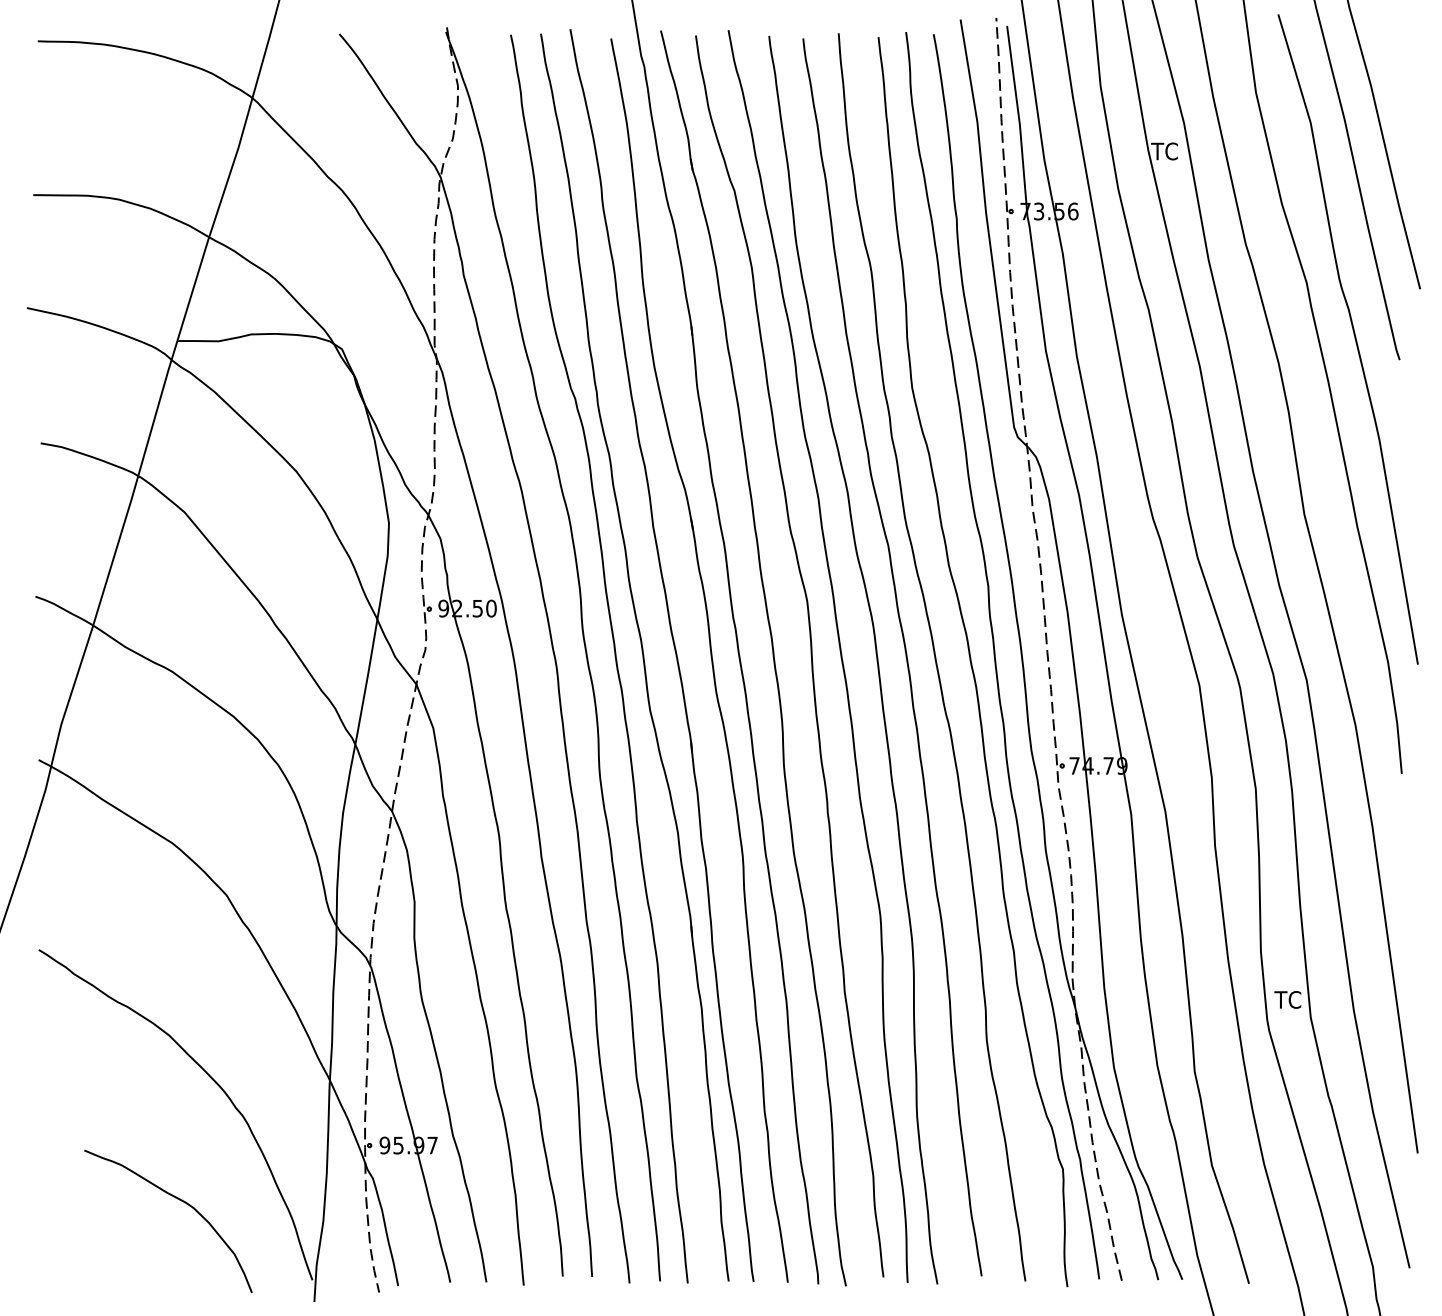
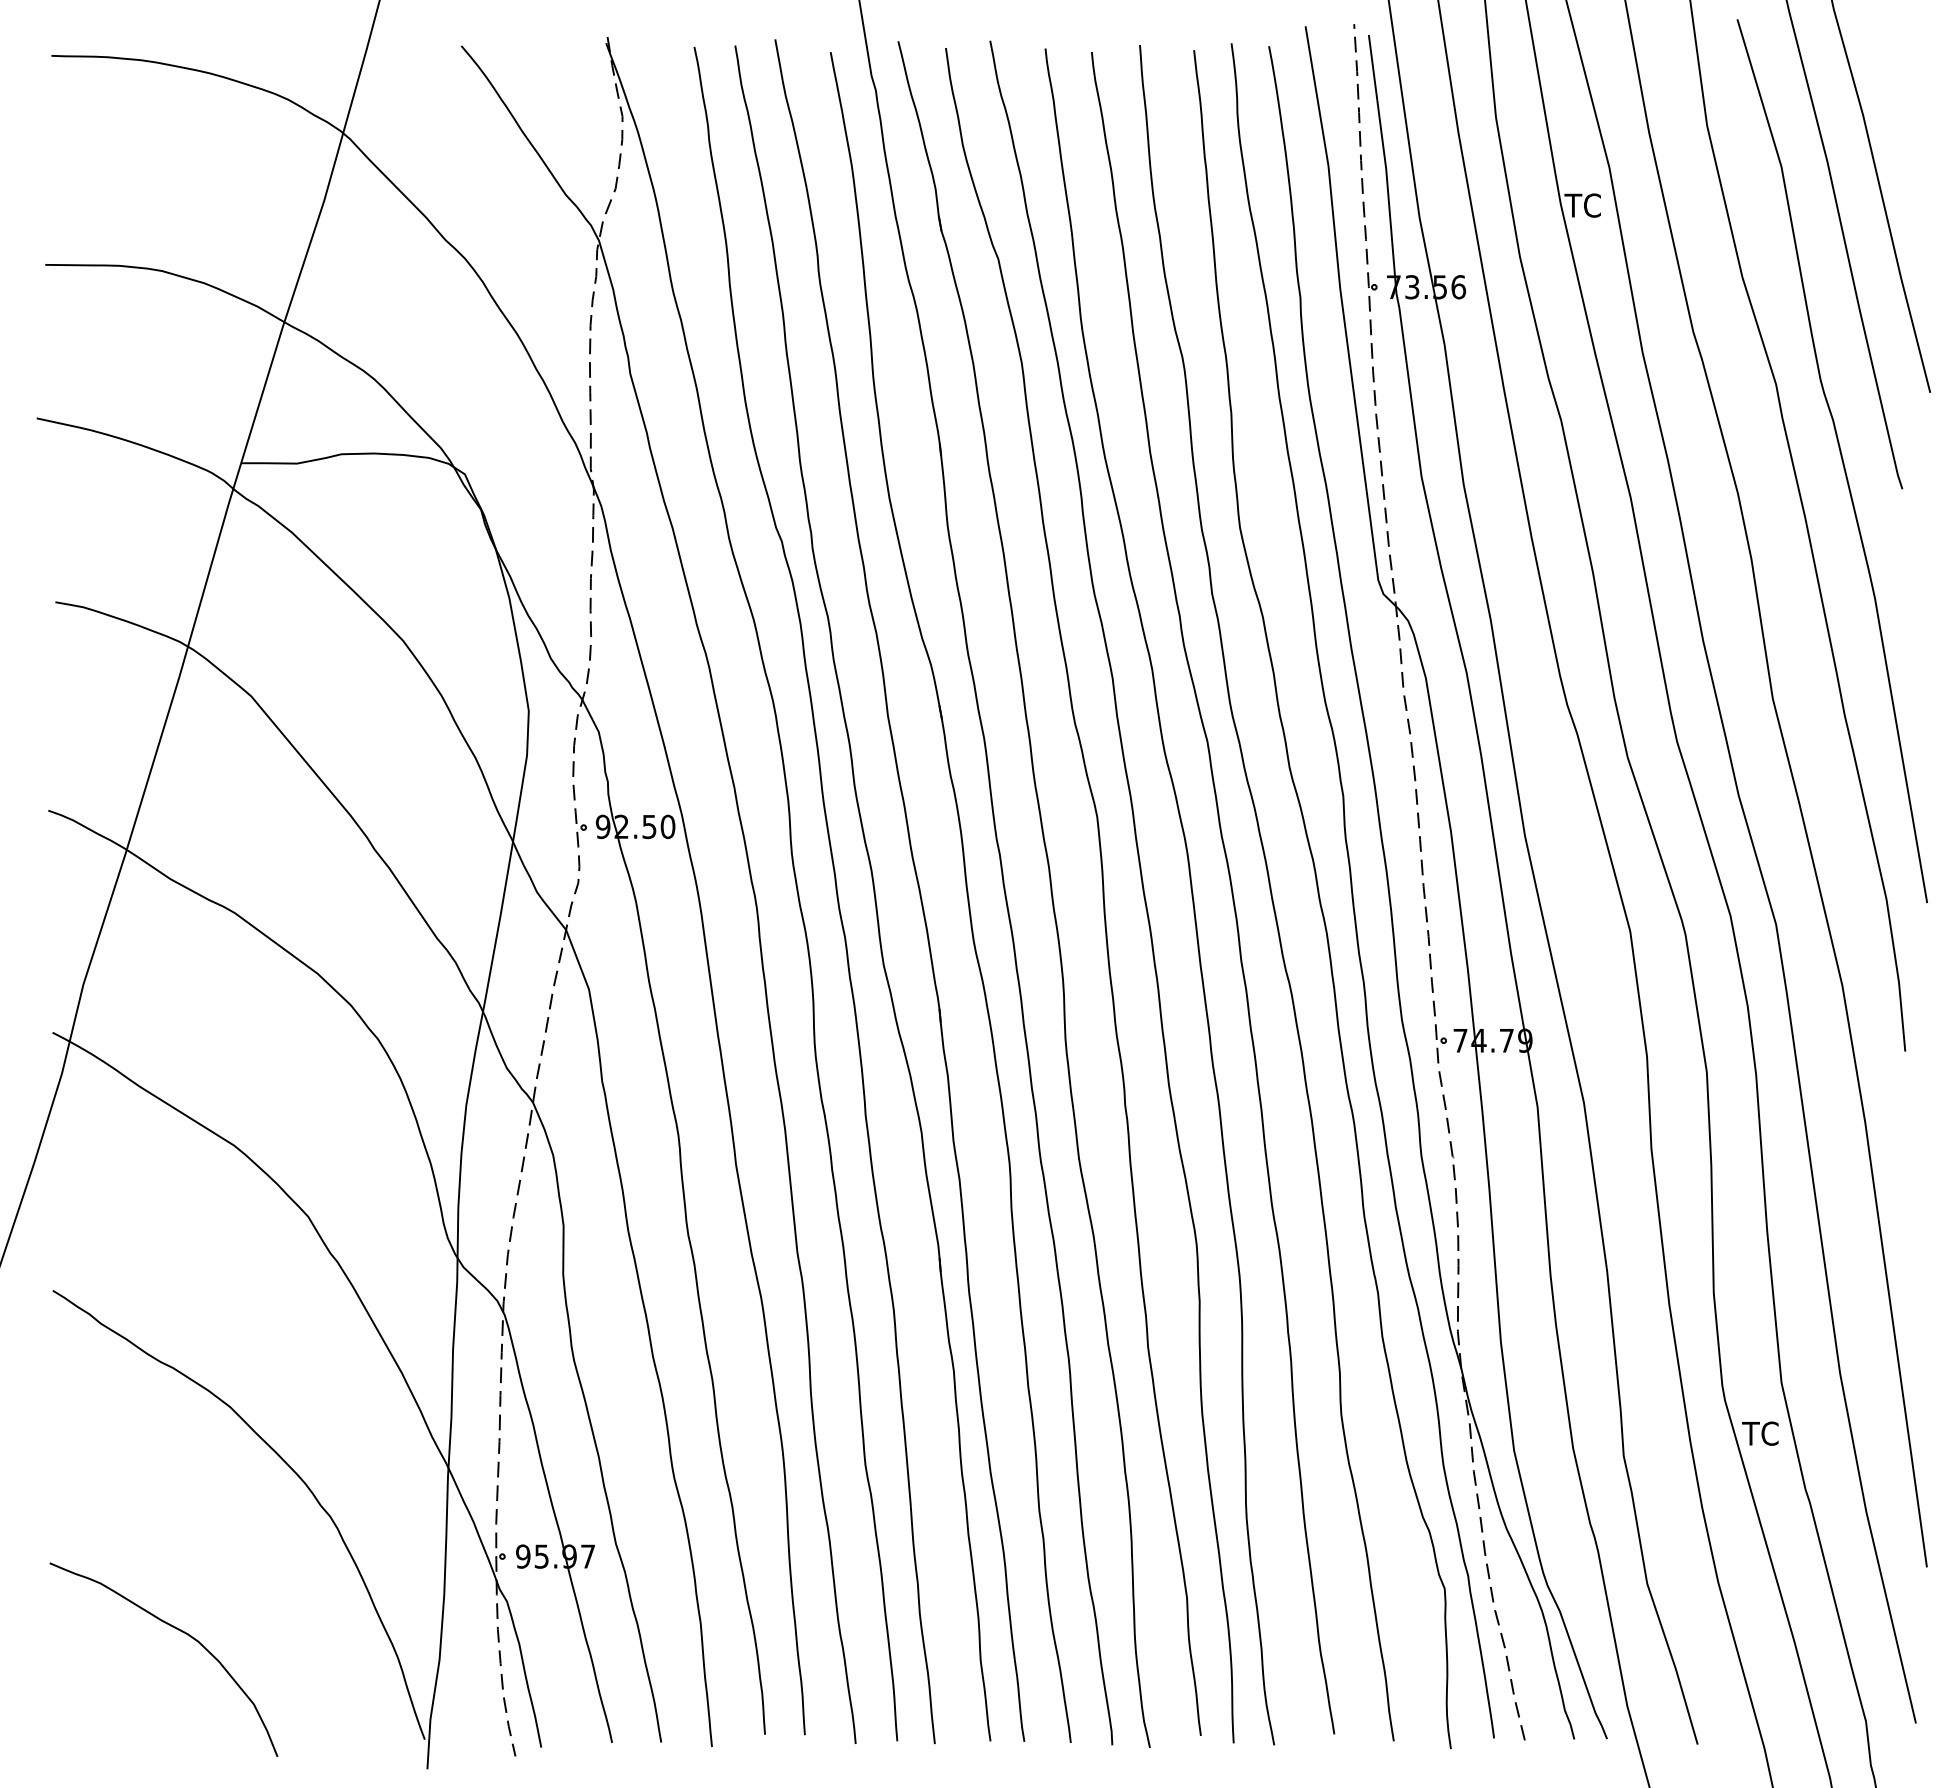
text: (1287, 999) -> (1760, 1433), moved
curve: (179, 1199) -> (178, 1630), moved

